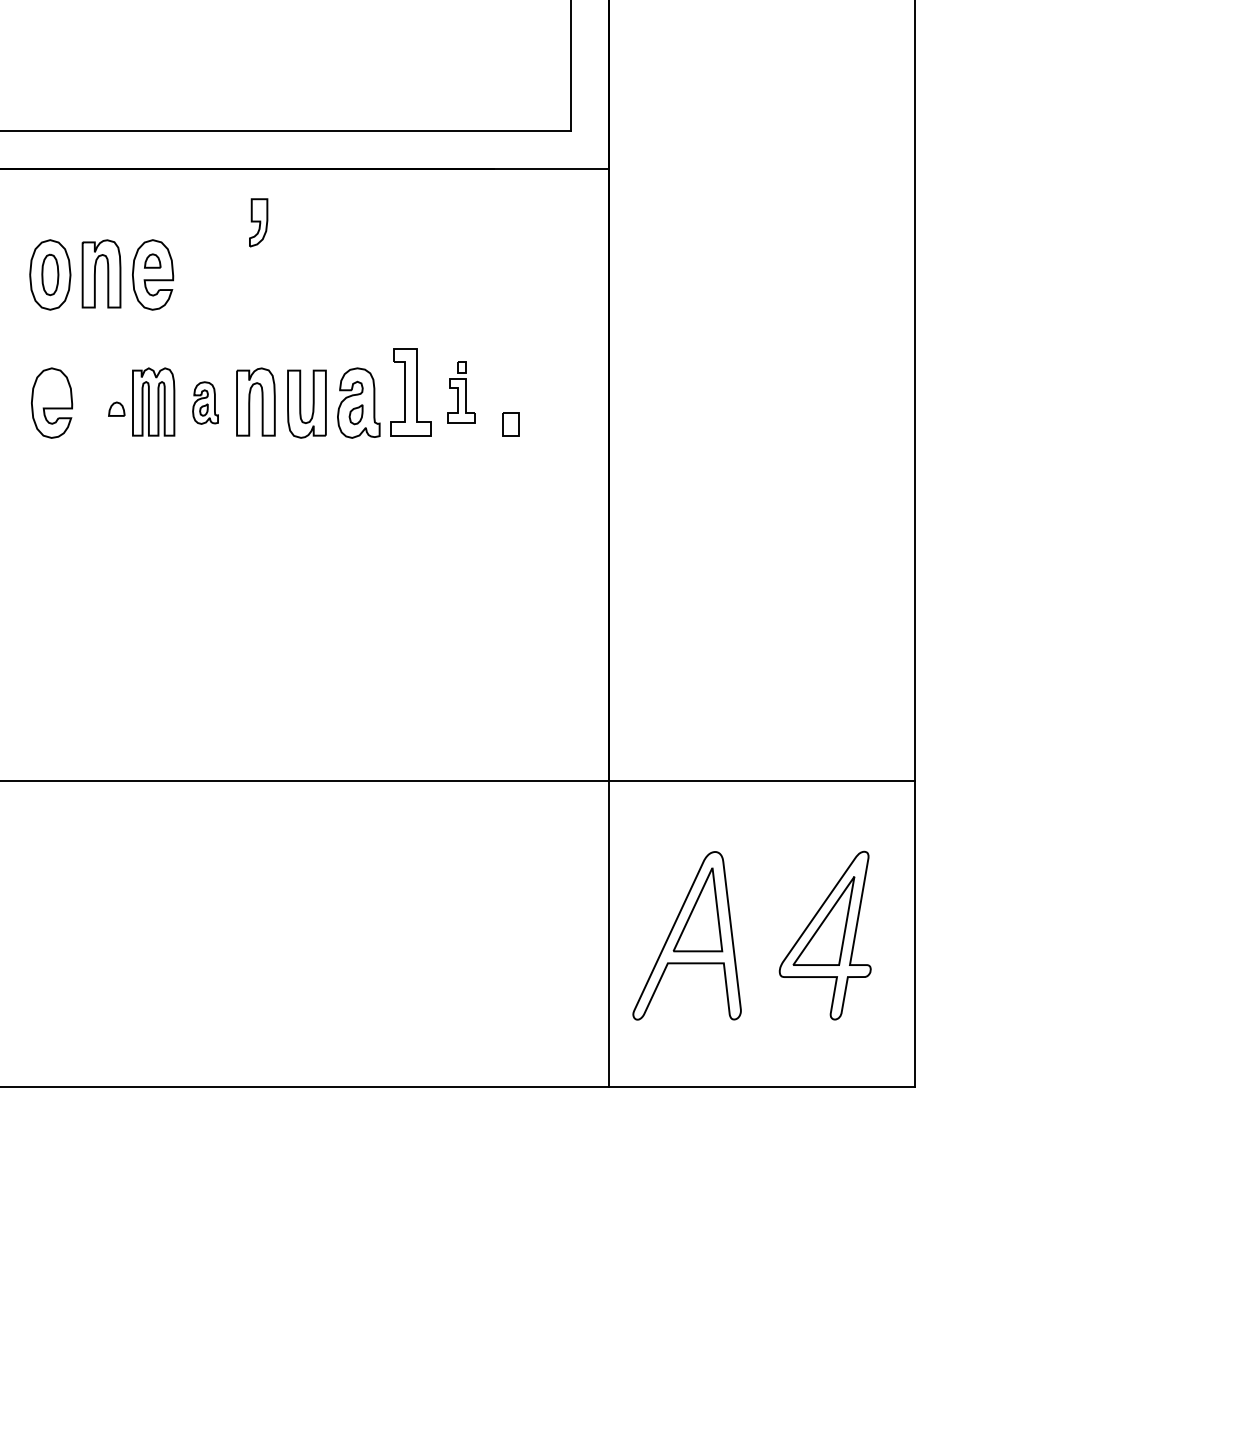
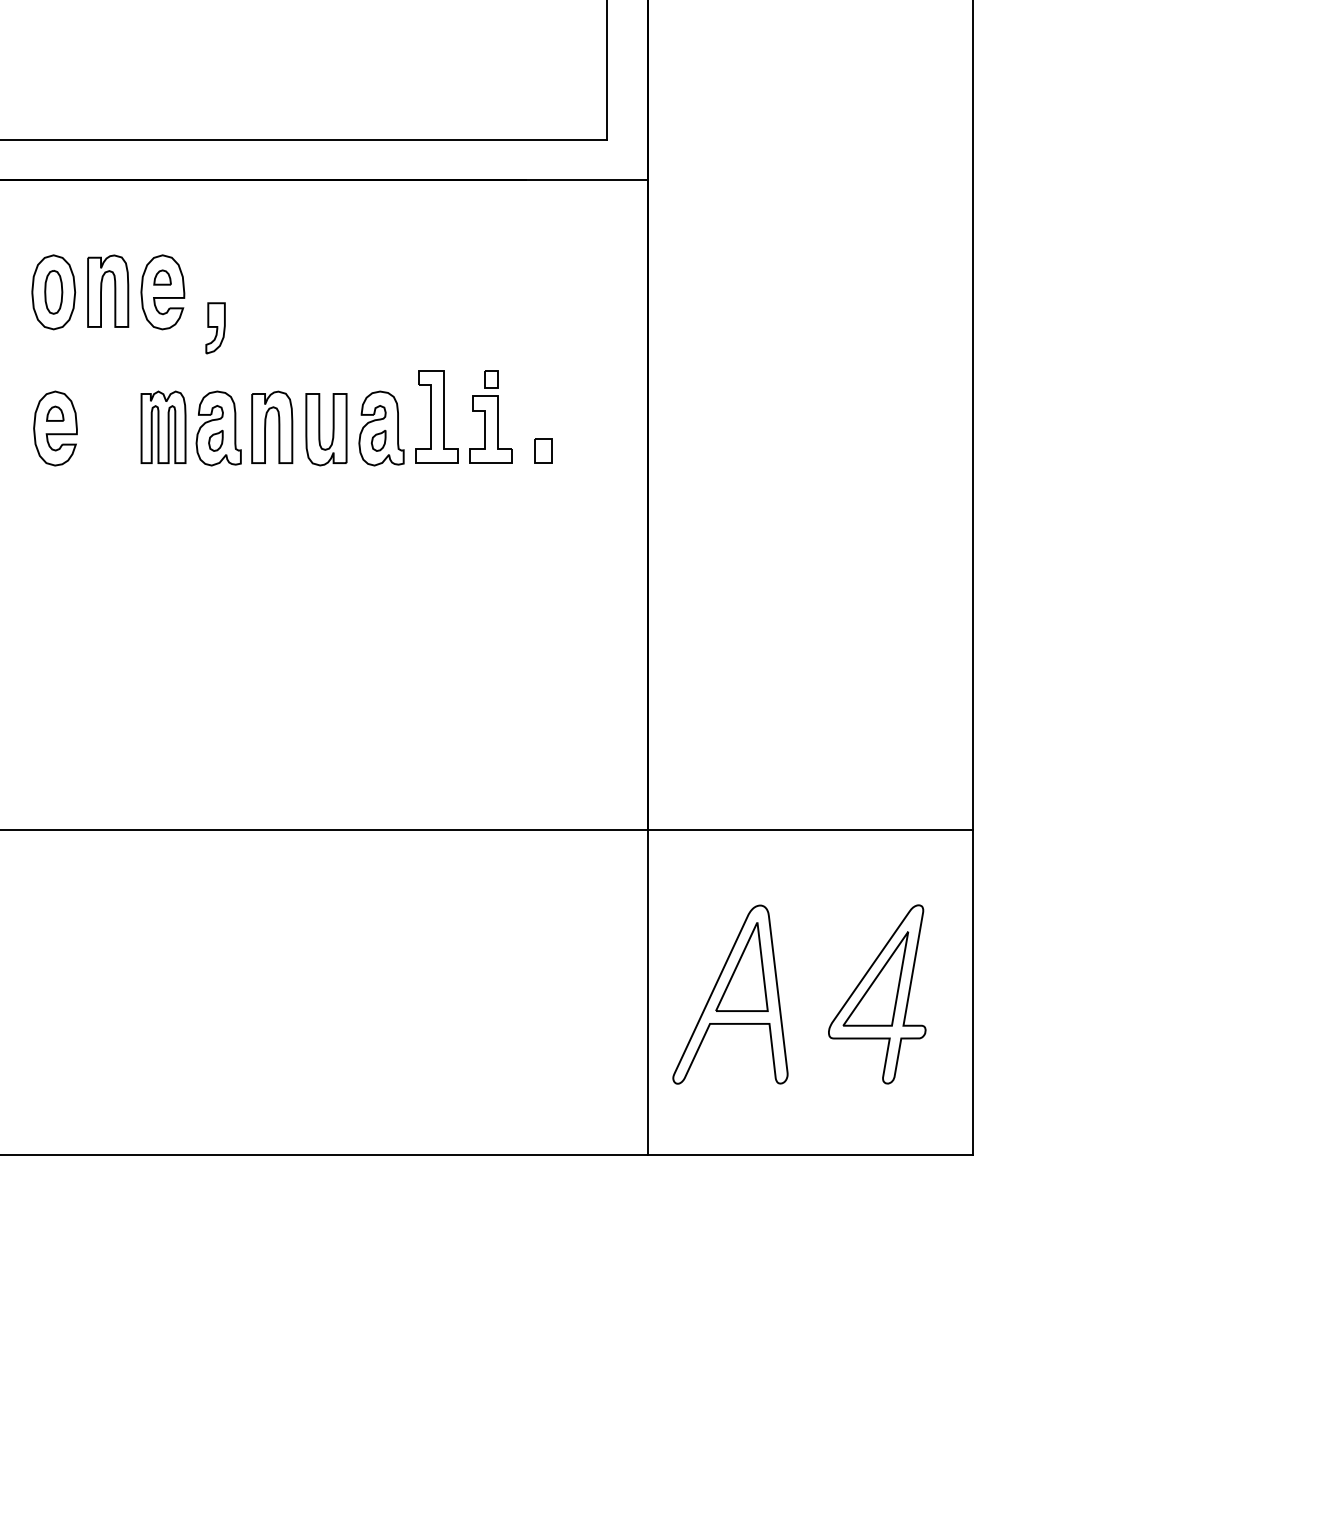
part: (258, 222) -> (215, 327), moved
part: (461, 392) -> (490, 417), size x1.43
part: (205, 402) -> (218, 427), size x1.67
part: (116, 408) -> (54, 412), moved

